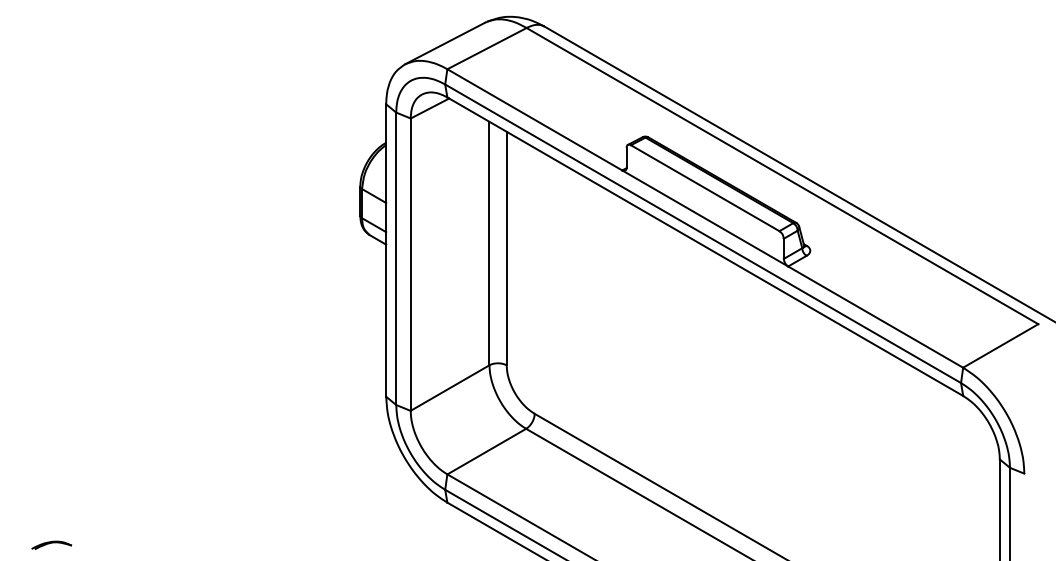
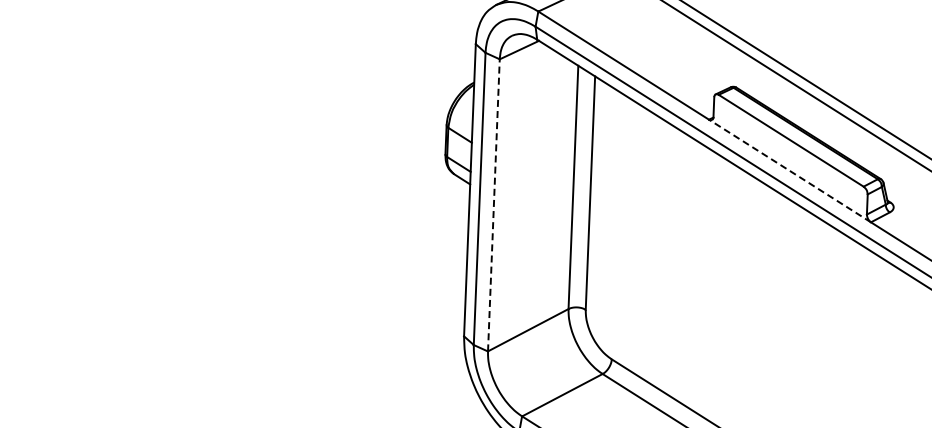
line: (705, 218) -> (790, 171), solid -> dashed
line: (410, 264) -> (493, 205), solid -> dashed

